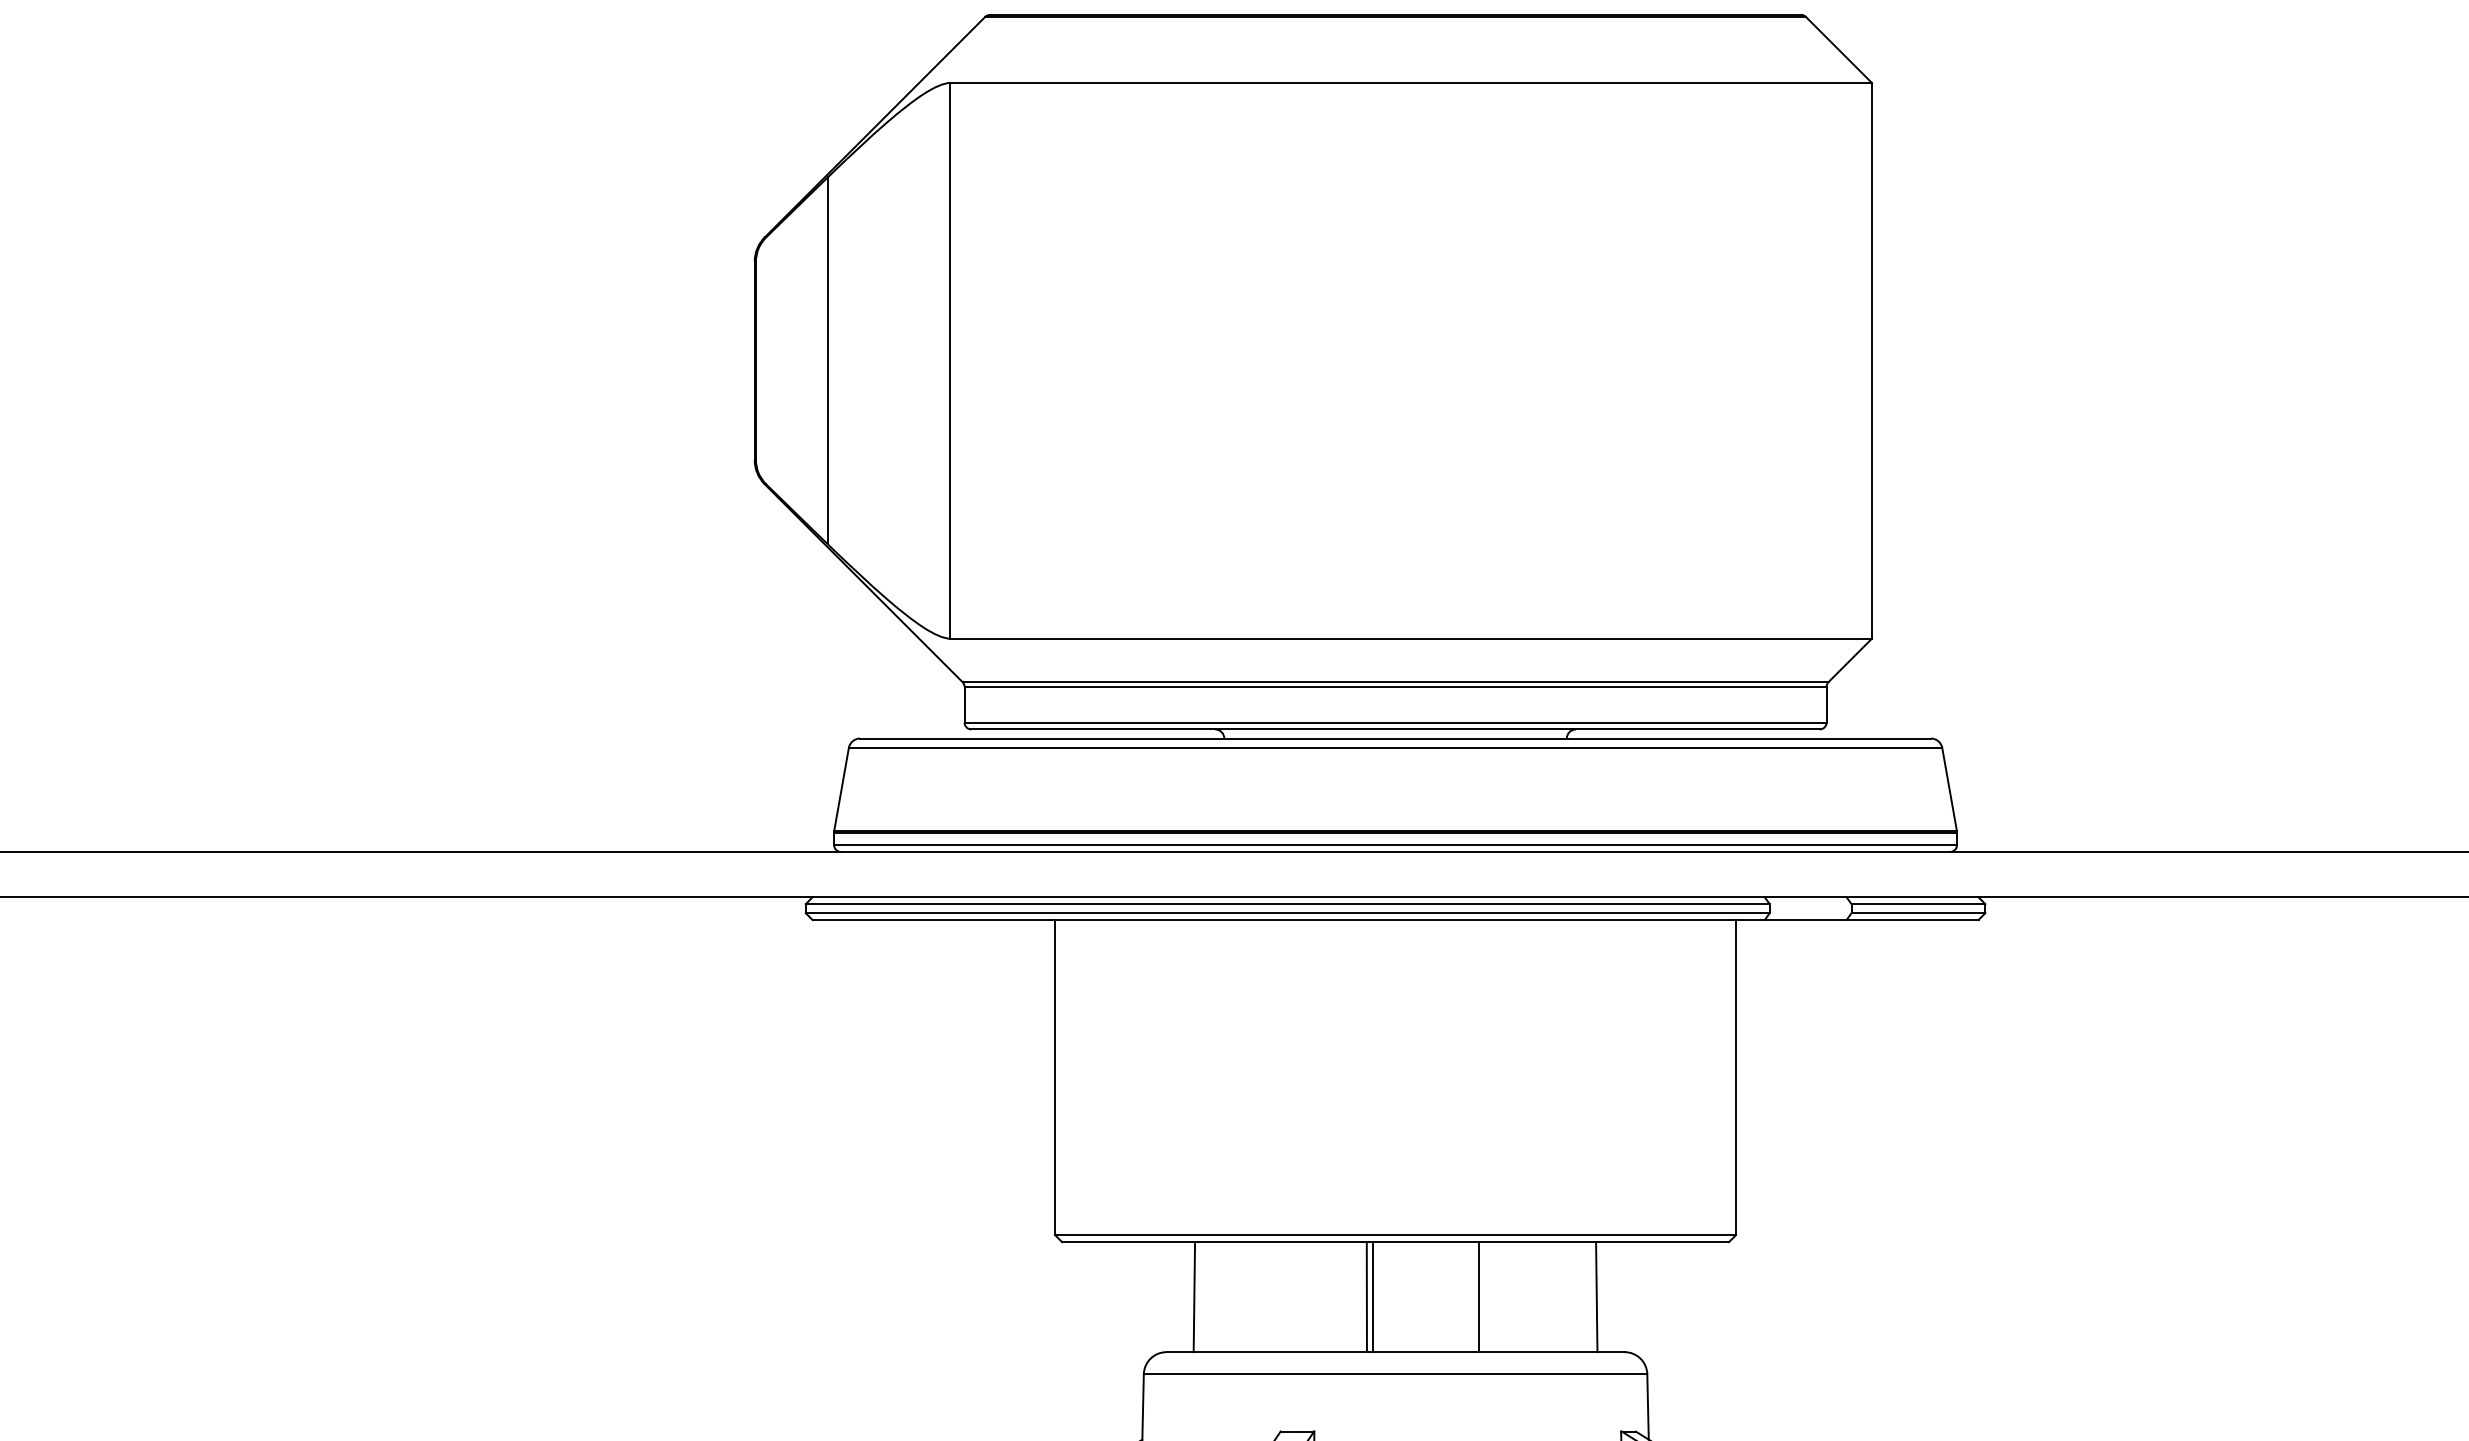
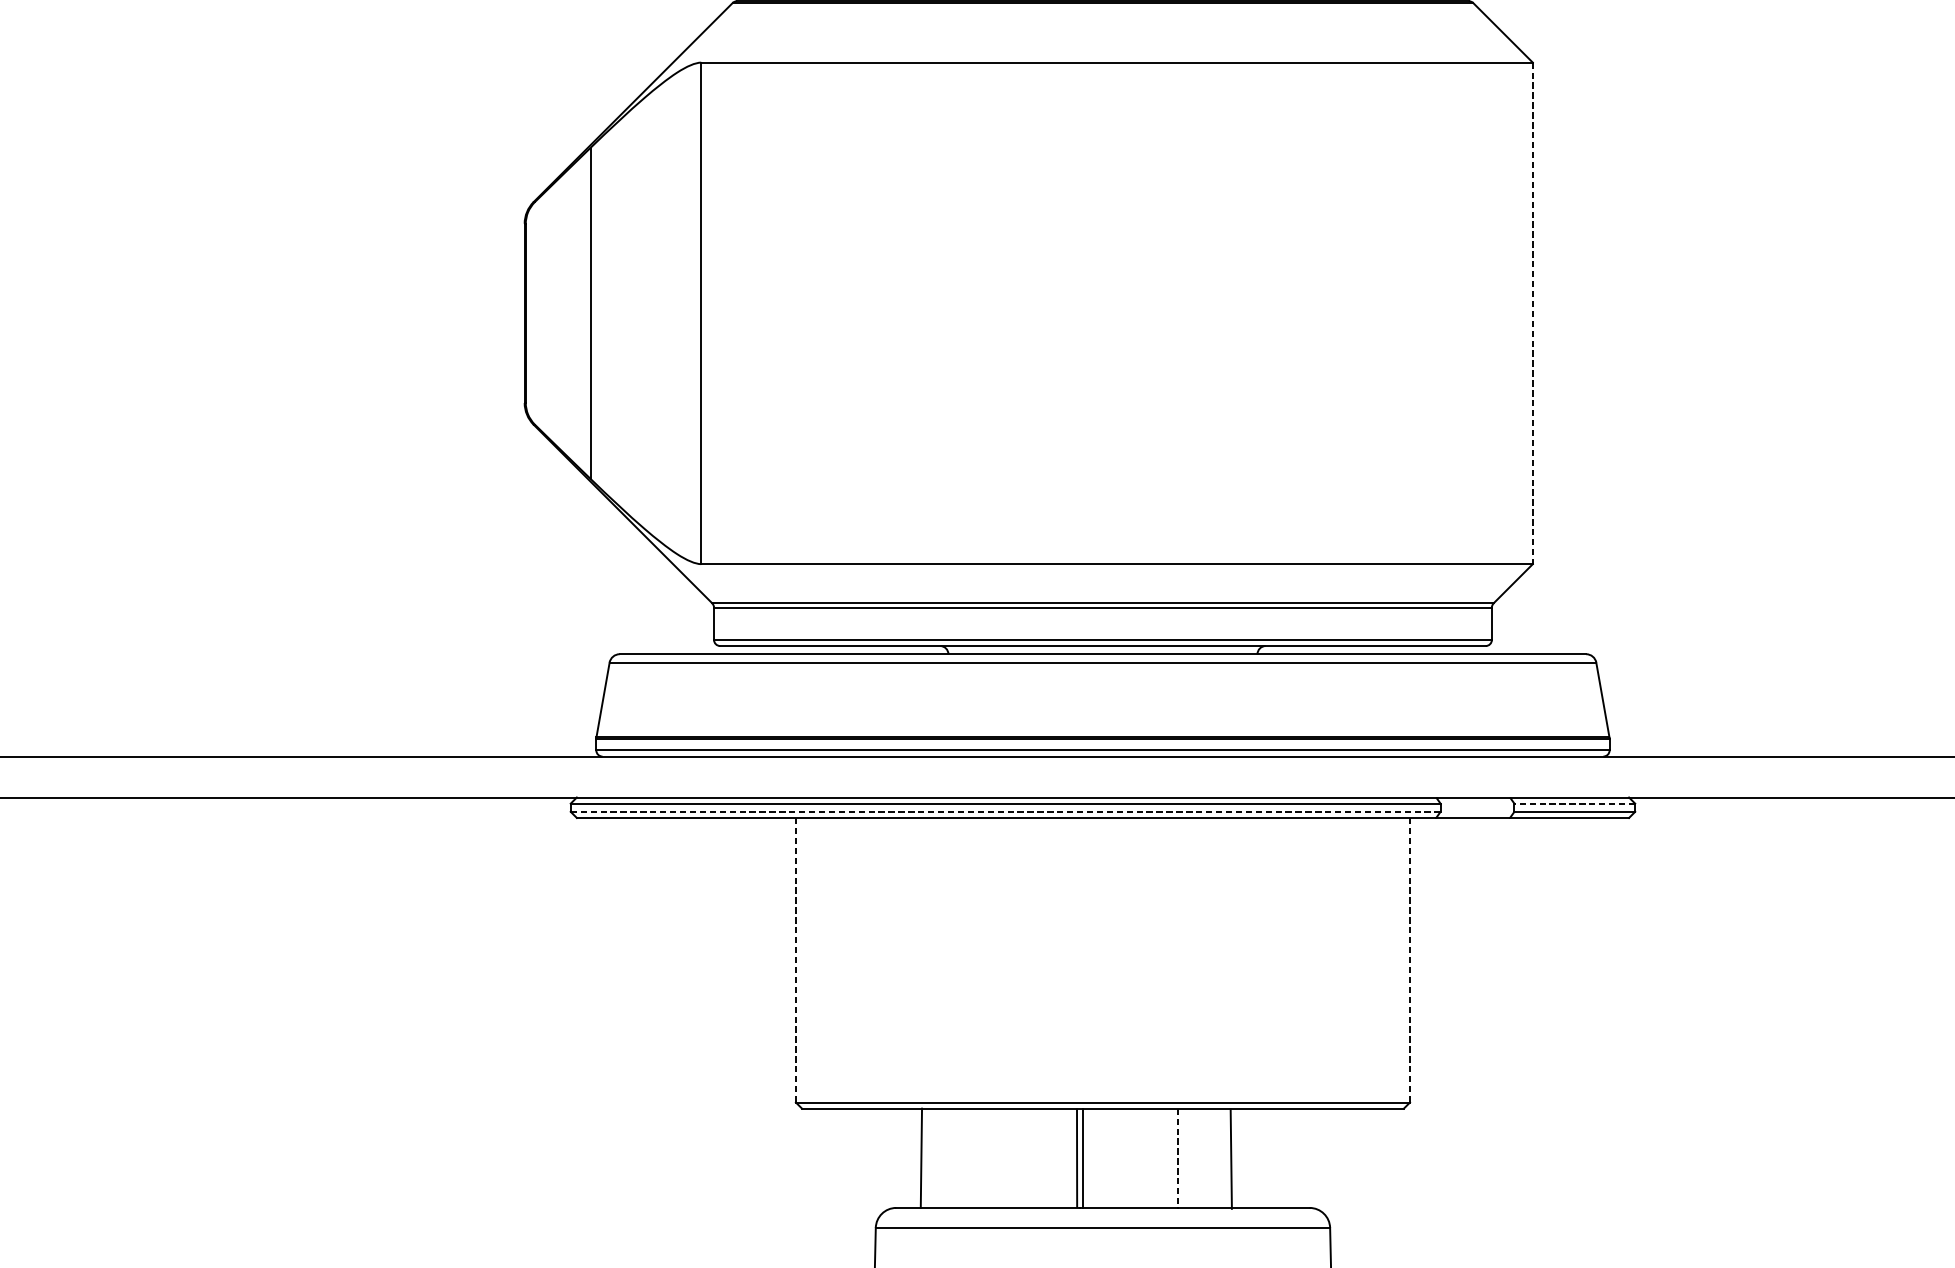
line: (1871, 360) -> (1532, 313), solid -> dashed
line: (1918, 904) -> (1574, 803), solid -> dashed
line: (1287, 913) -> (1005, 812), solid -> dashed
line: (1055, 1077) -> (796, 960), solid -> dashed
line: (1735, 1077) -> (1409, 960), solid -> dashed
line: (1479, 1297) -> (1178, 1158), solid -> dashed
line: (1596, 1297) -> (1231, 1159), moved

